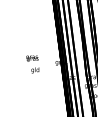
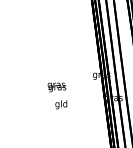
text: (32, 64) -> (57, 95), moved

